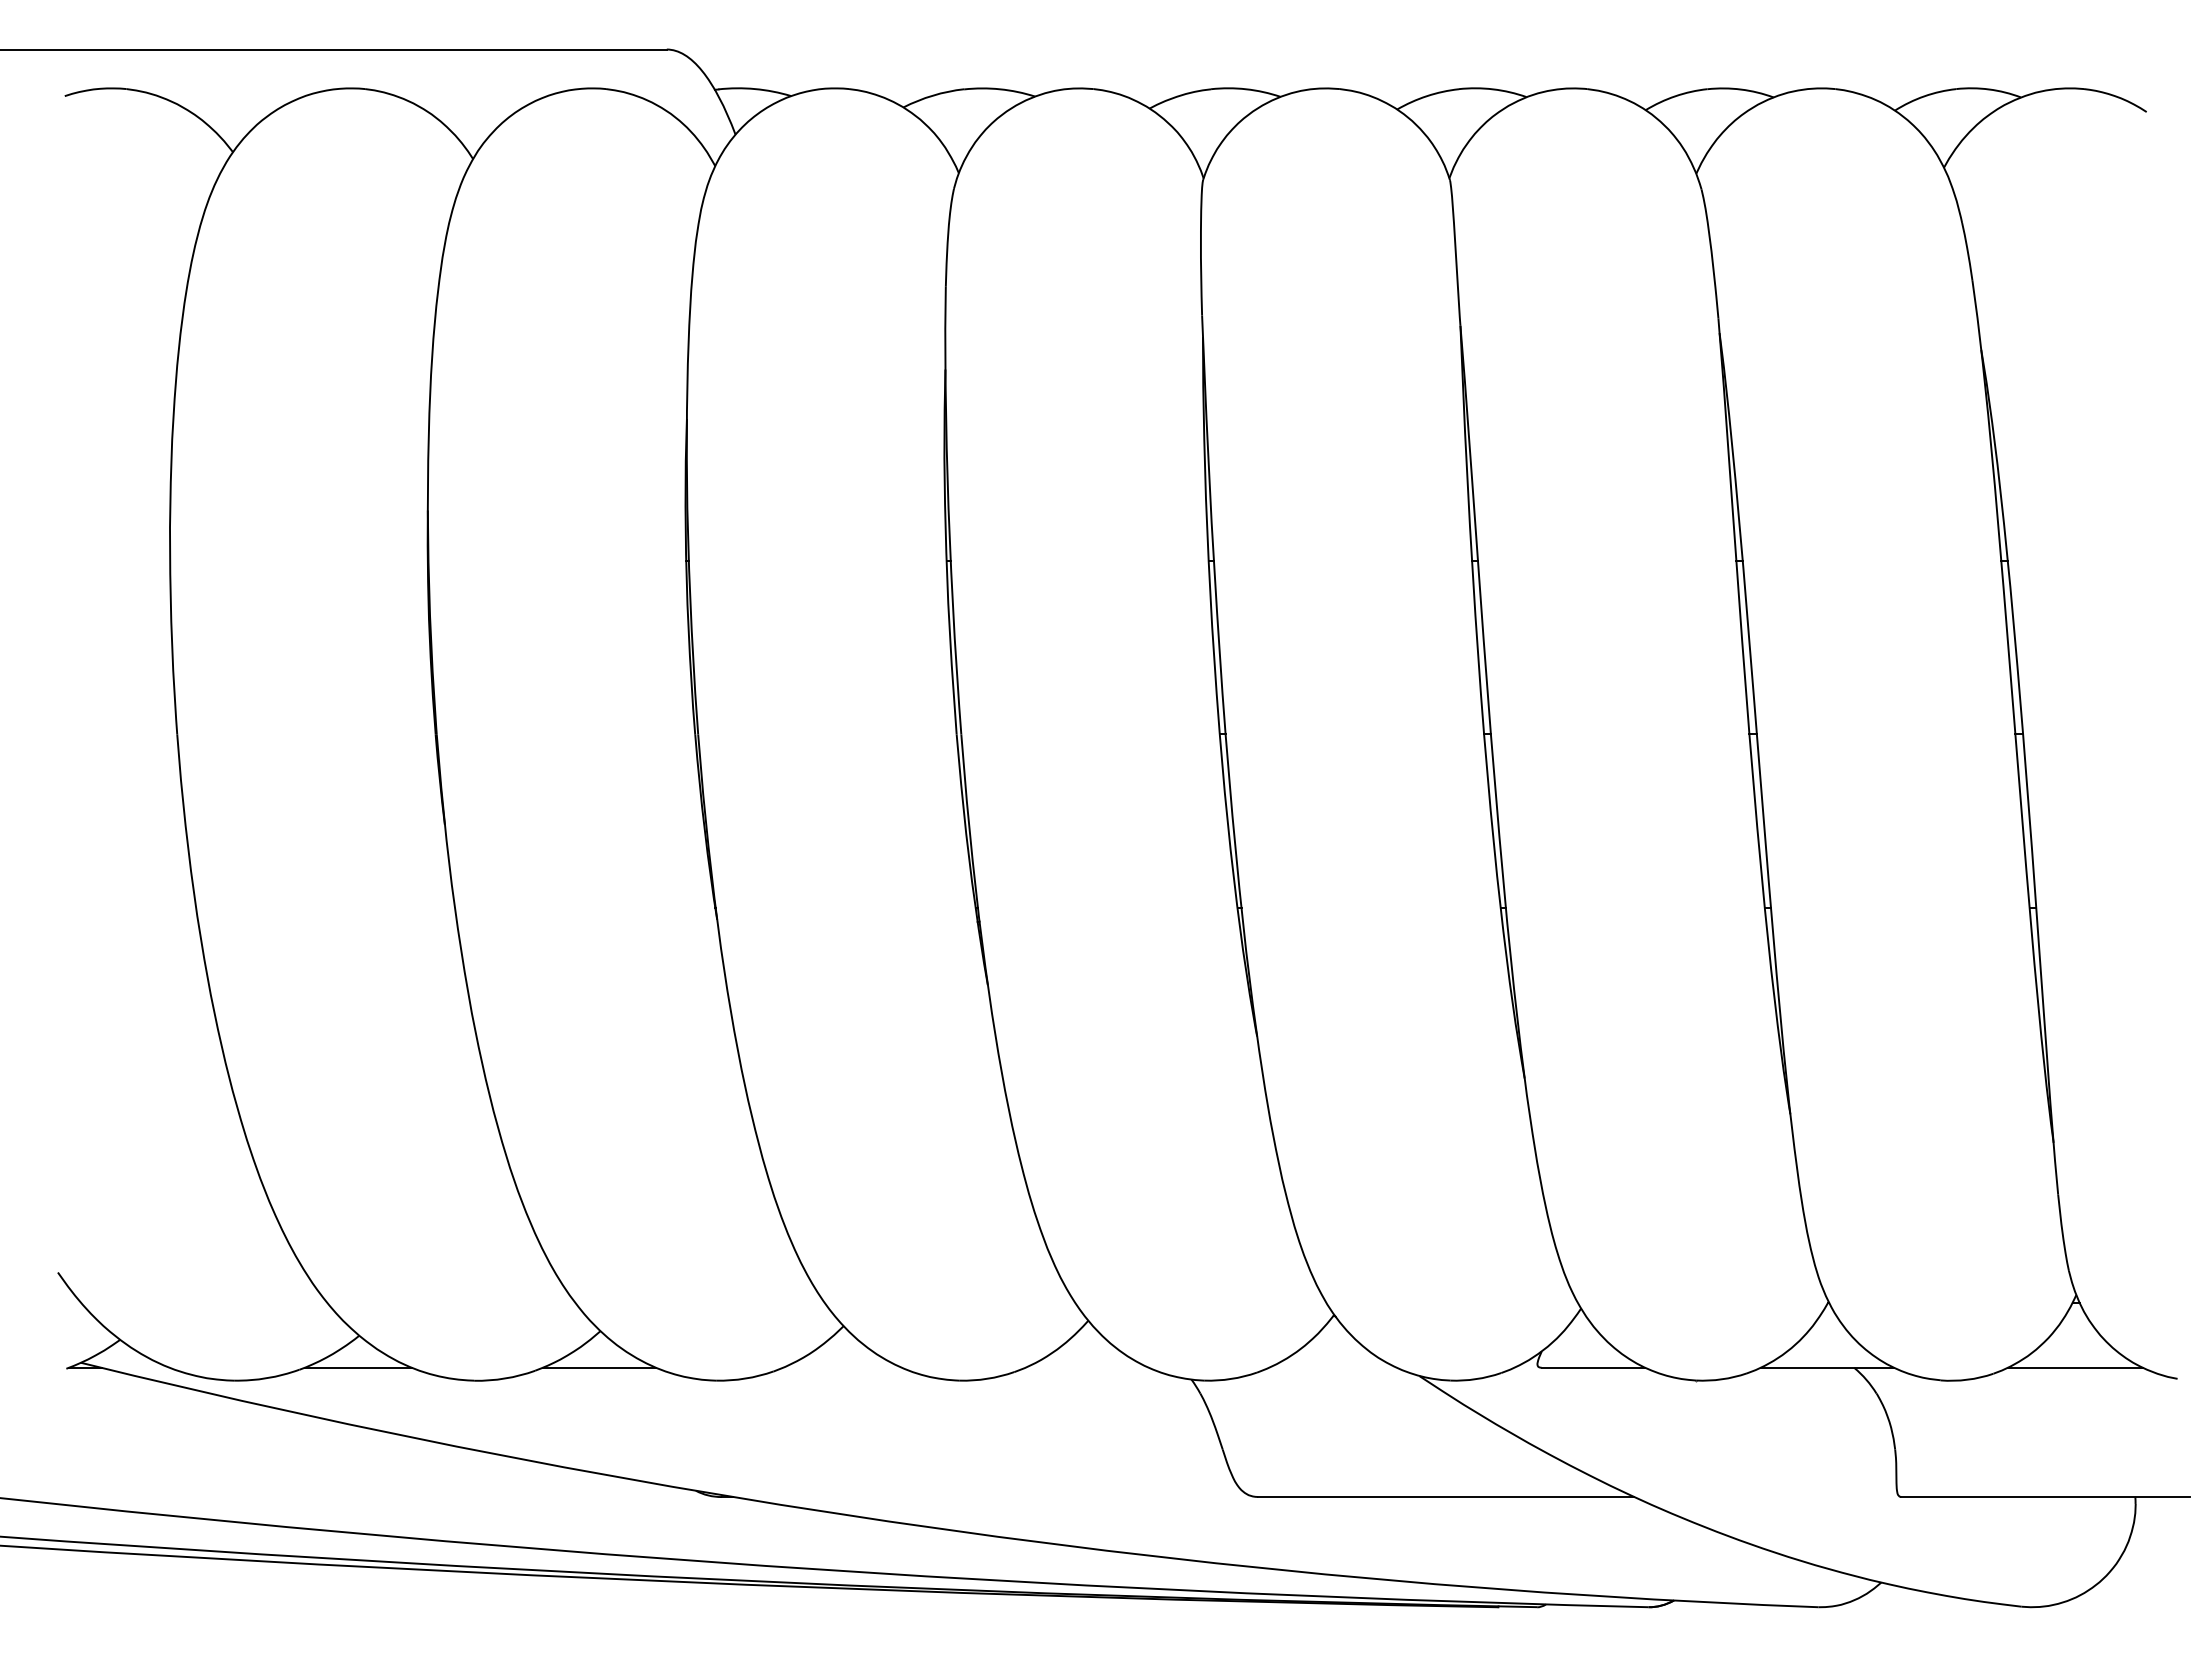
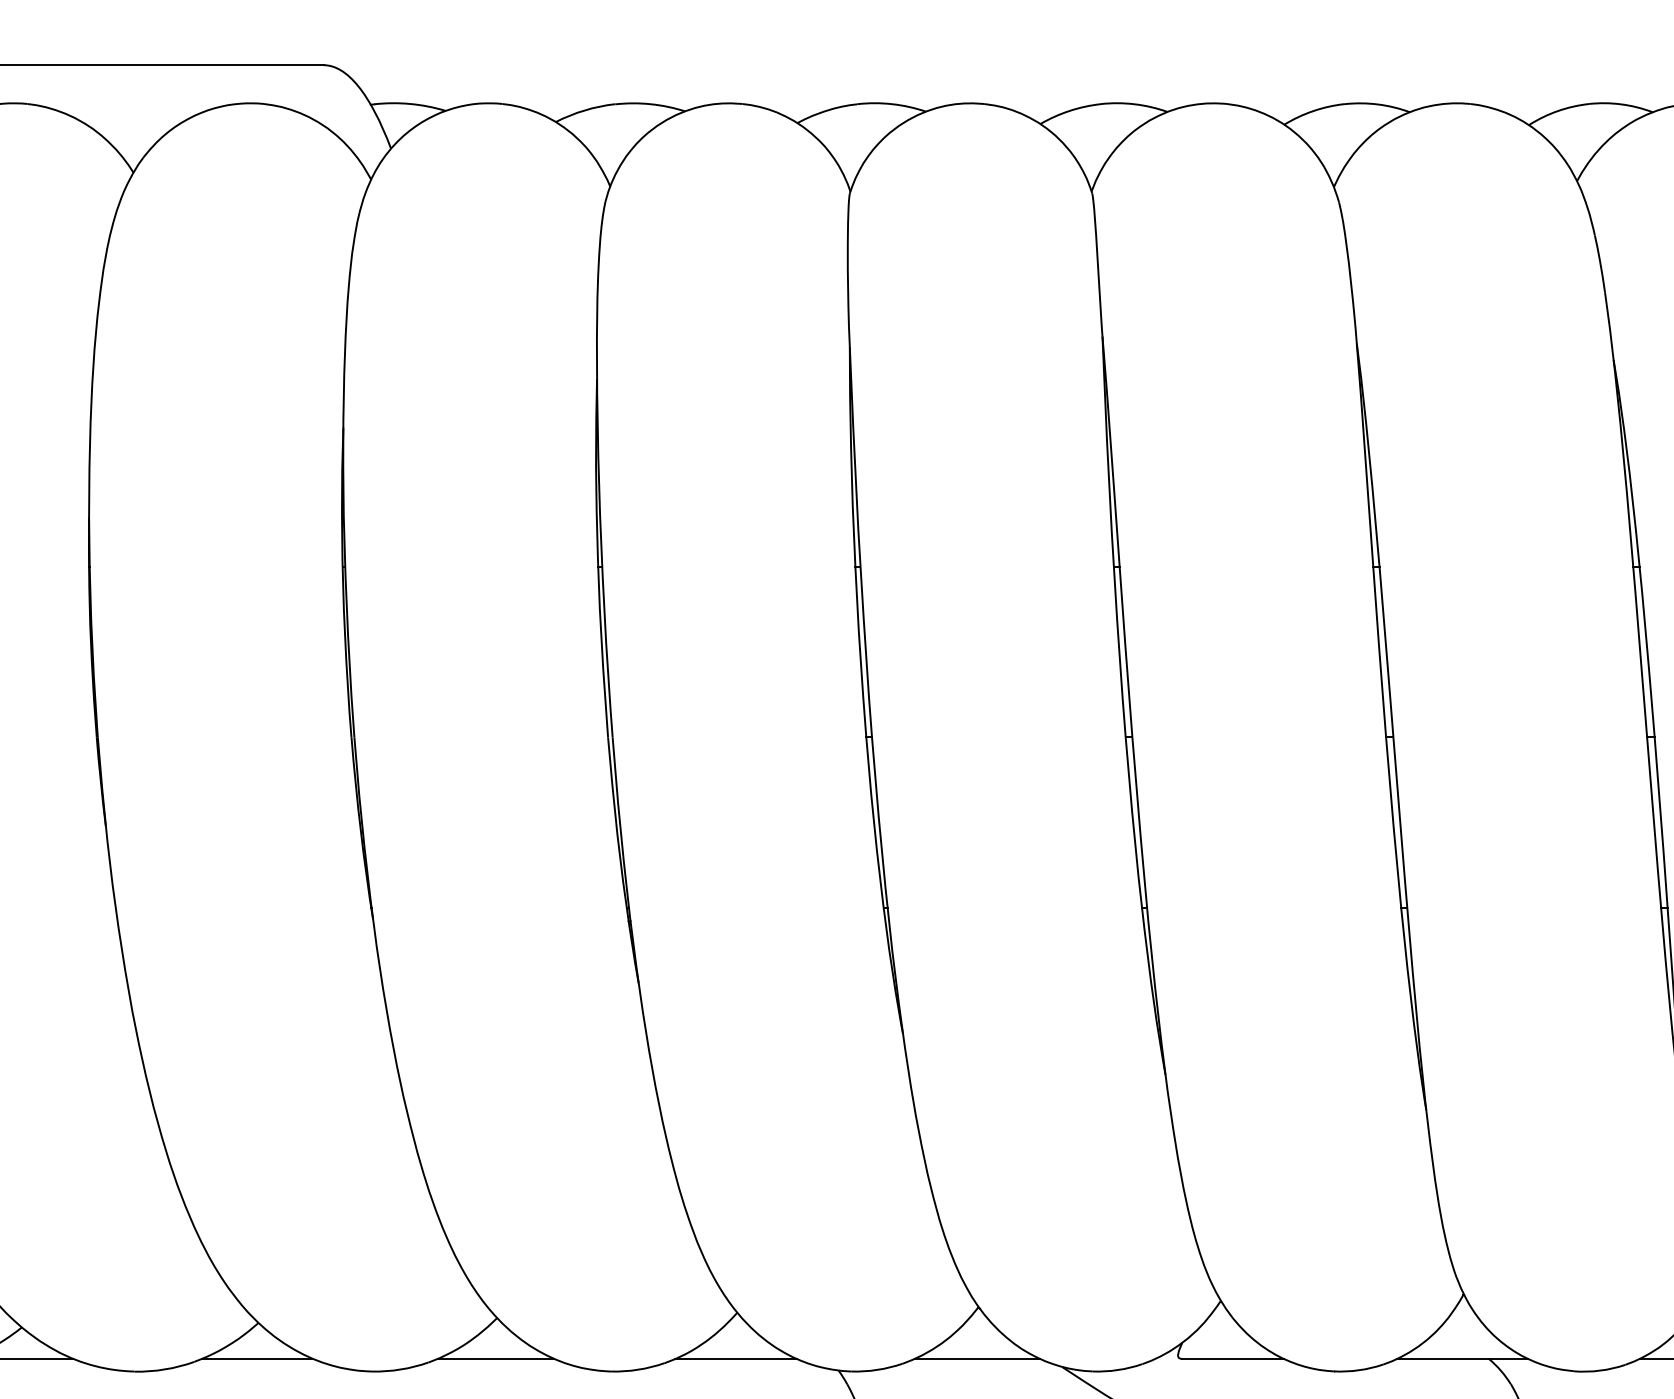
line: (842, 1367) -> (496, 1358), added
line: (1086, 1367) -> (735, 1358), added
line: (1332, 1367) -> (976, 1358), added

